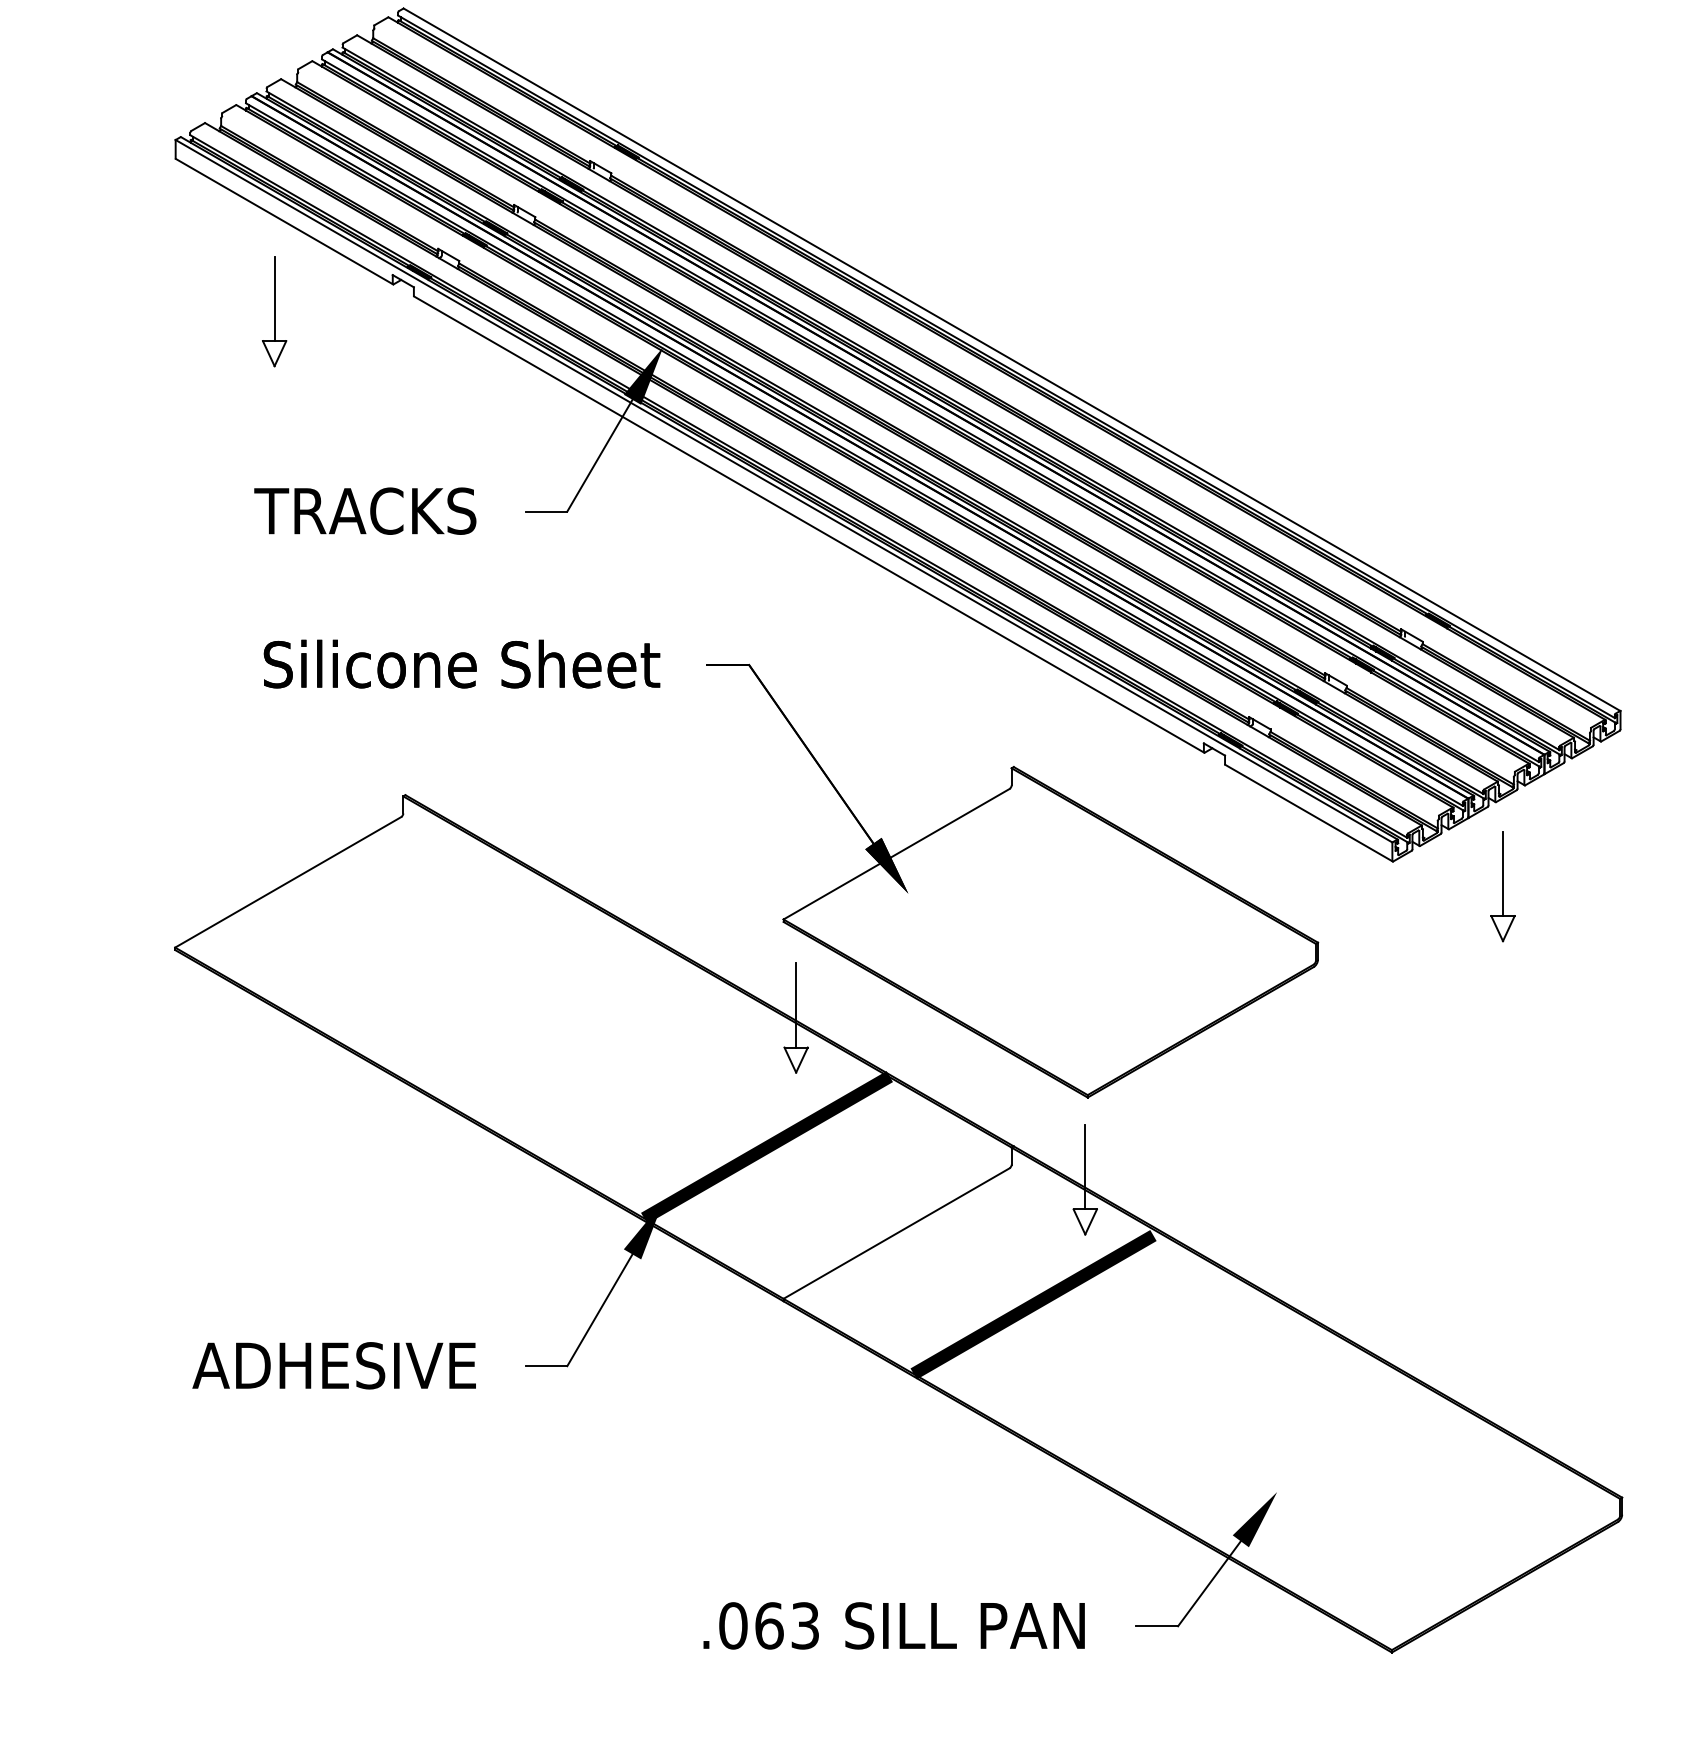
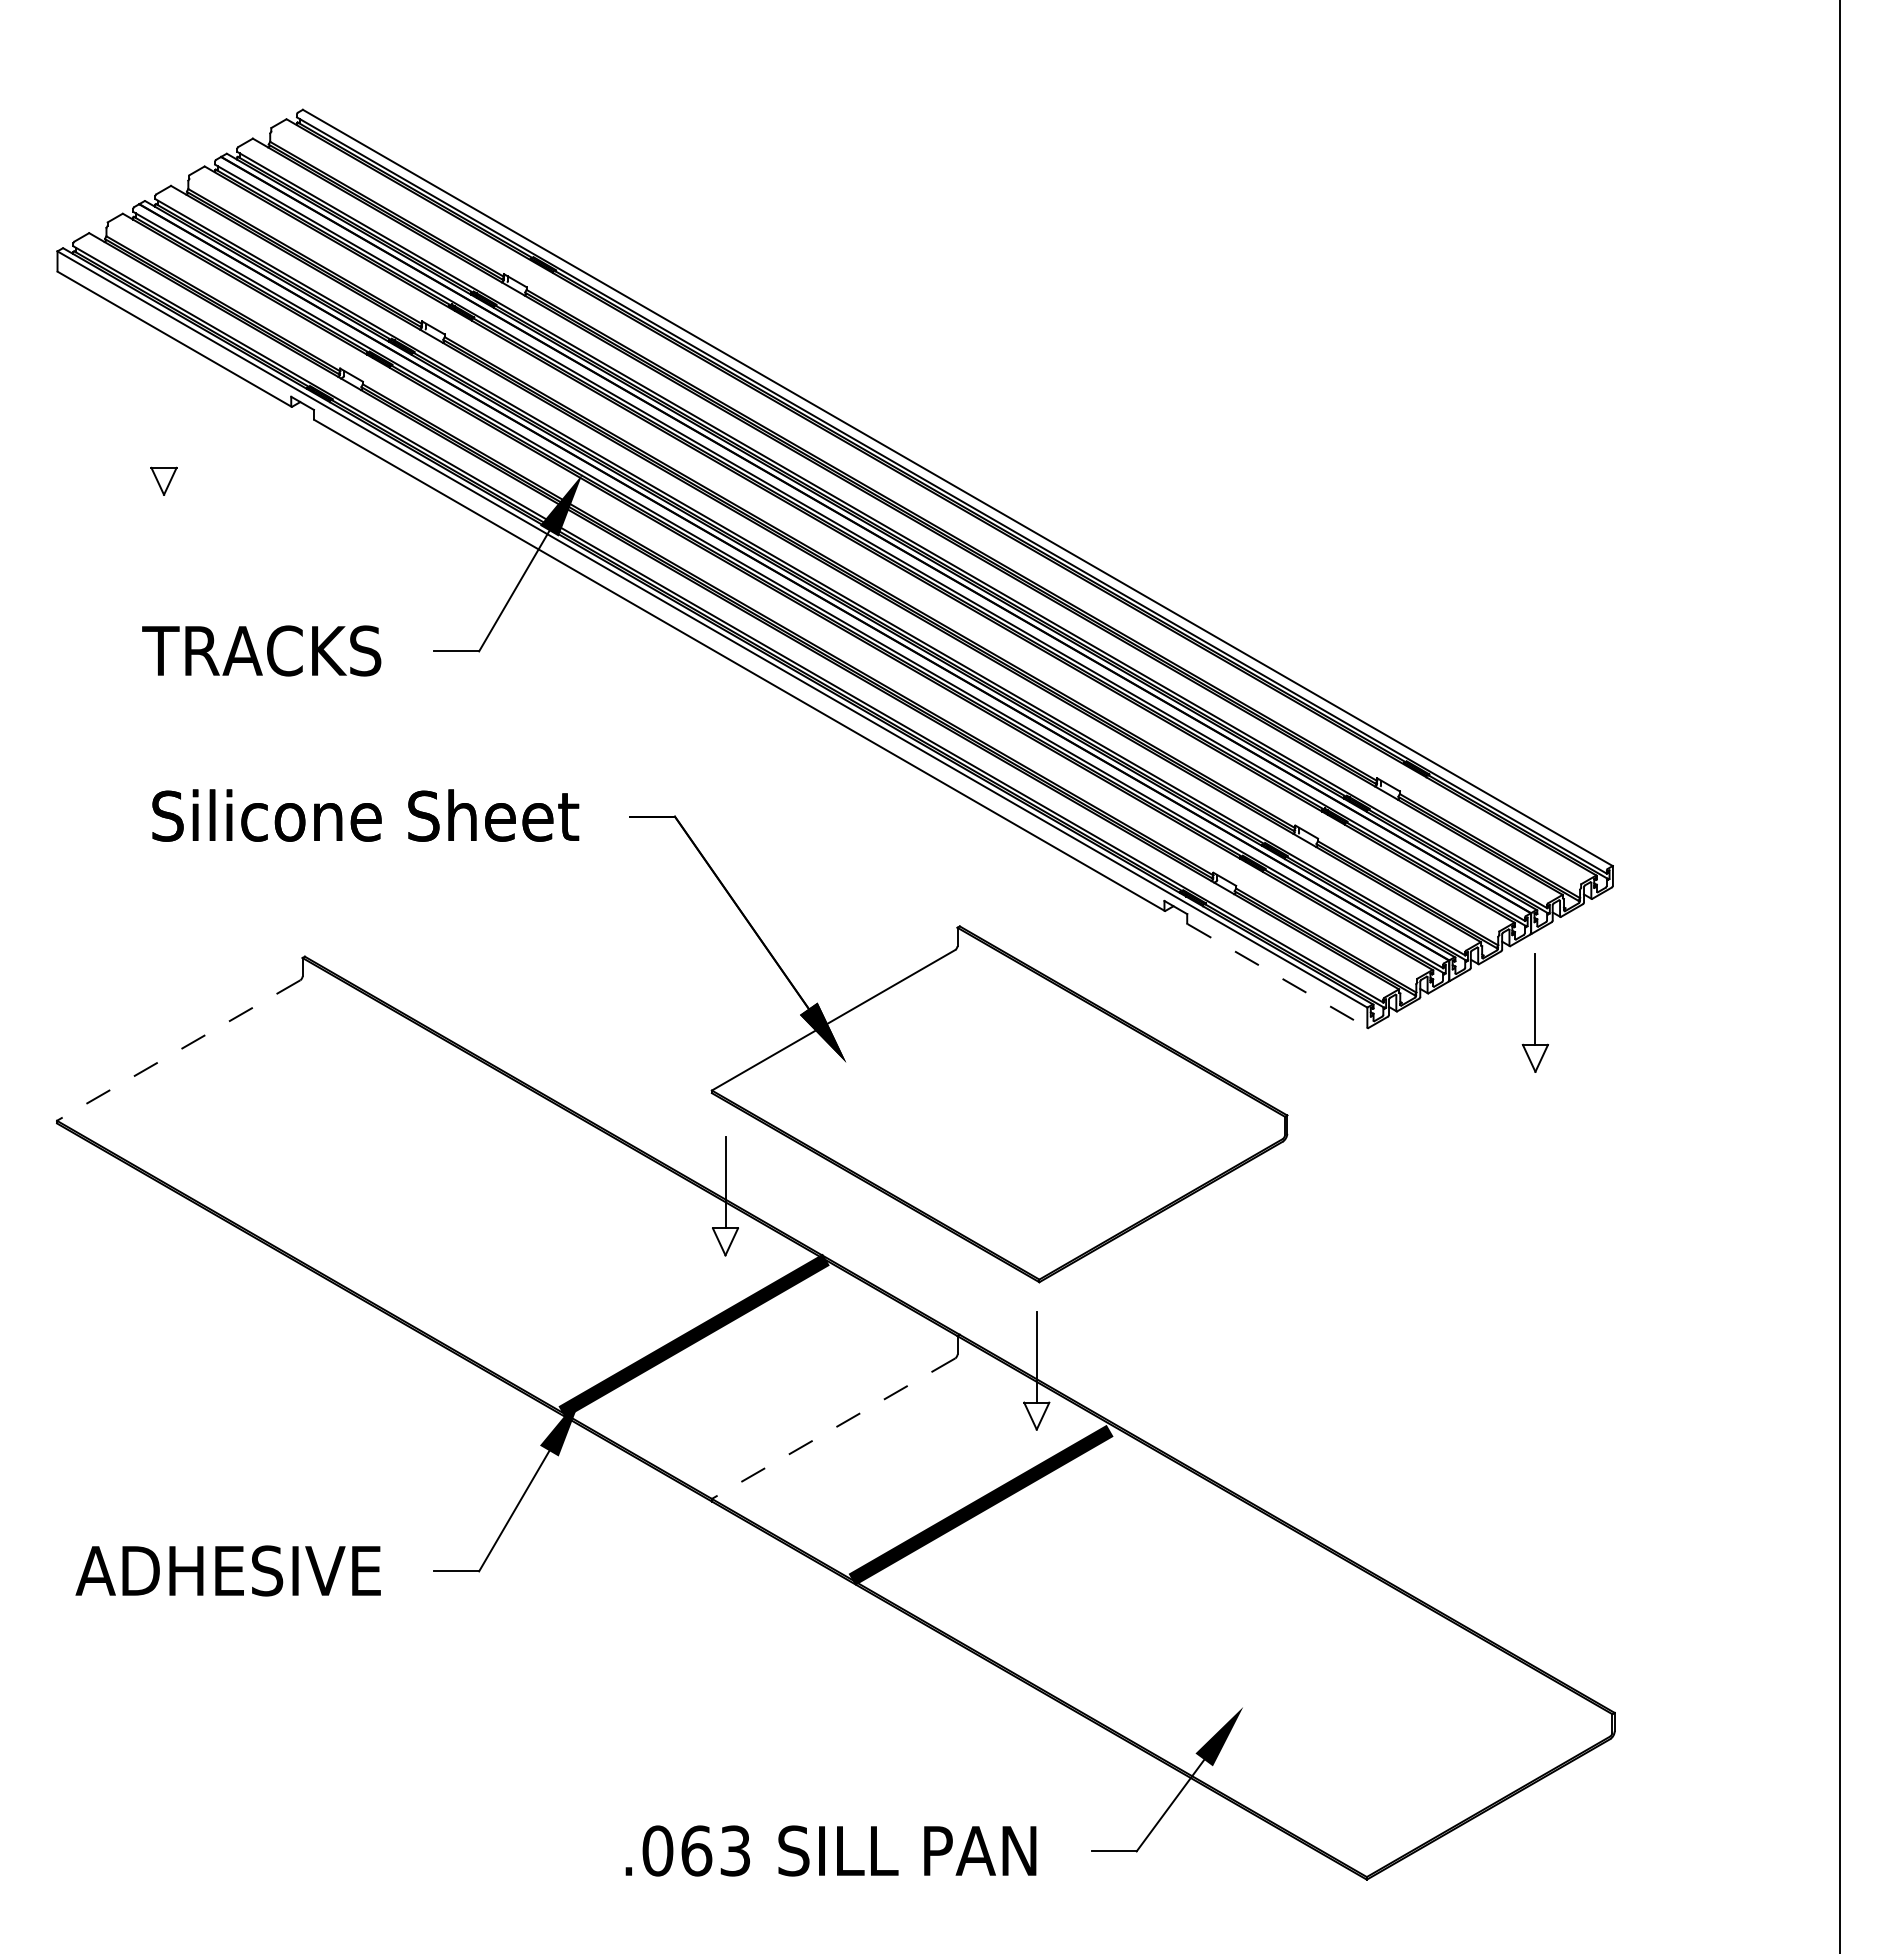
line: (275, 298) -> (164, 421), removed
line: (1309, 813) -> (1278, 976), solid -> dashed
line: (288, 882) -> (178, 1050), solid -> dashed
part: (1502, 886) -> (1534, 1012), moved
line: (896, 1233) -> (833, 1428), solid -> dashed

